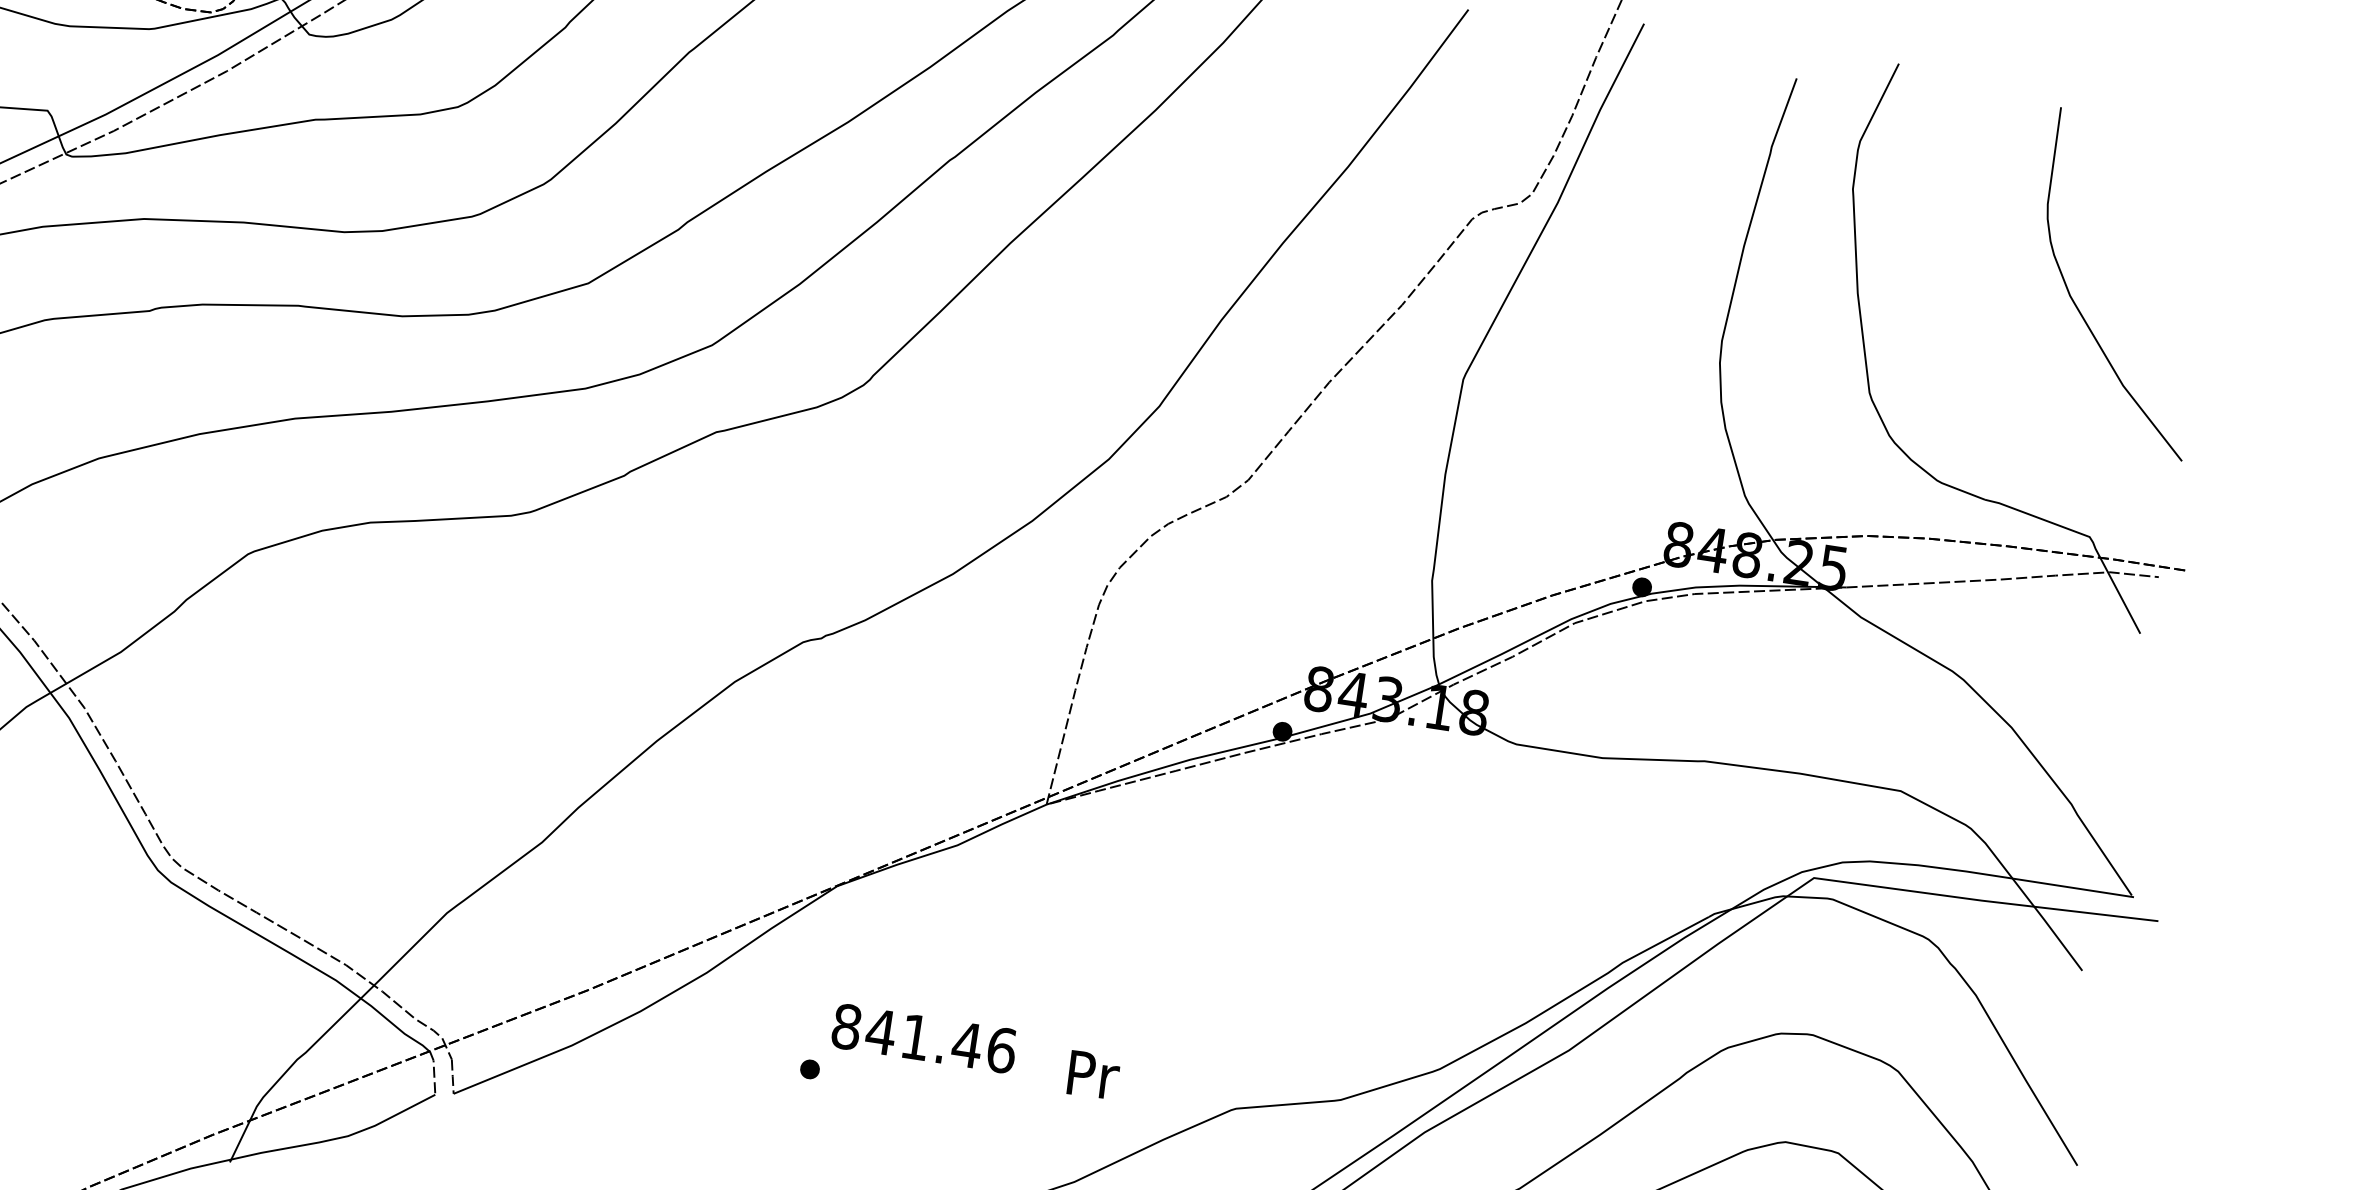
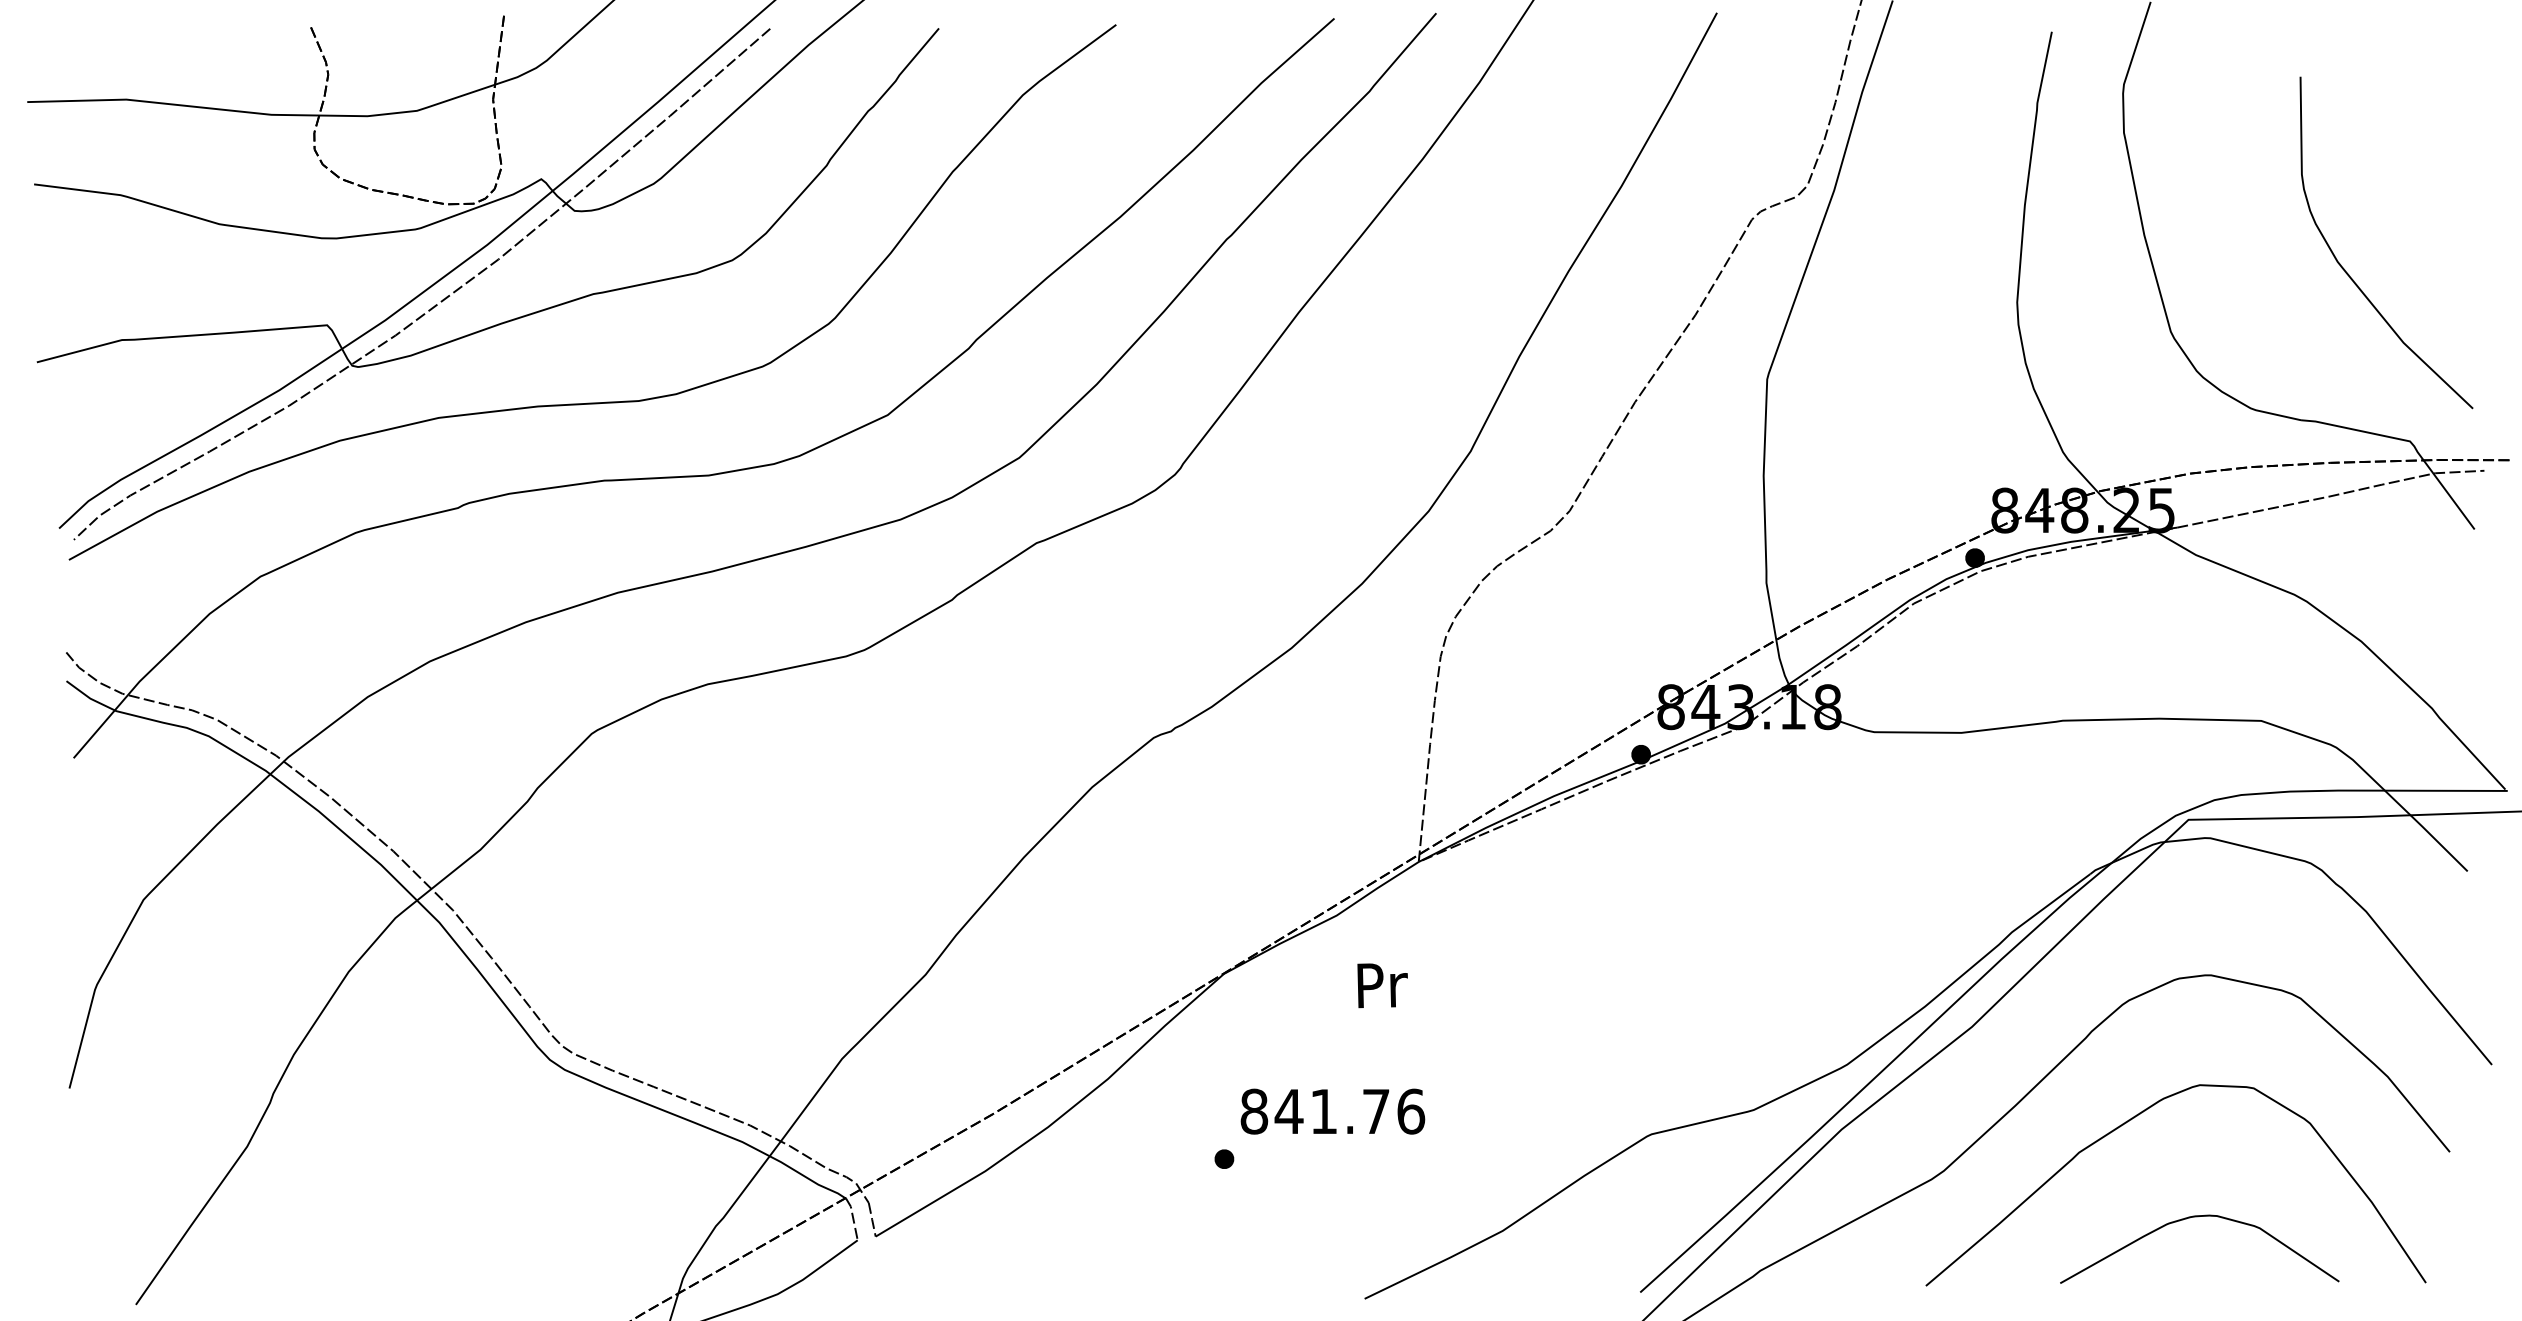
curve: (2079, 310) -> (2349, 274), moved
text: (966, 1044) -> (1375, 1111), 841.46 -> 841.76
text: (1093, 1075) -> (1382, 985), moved

